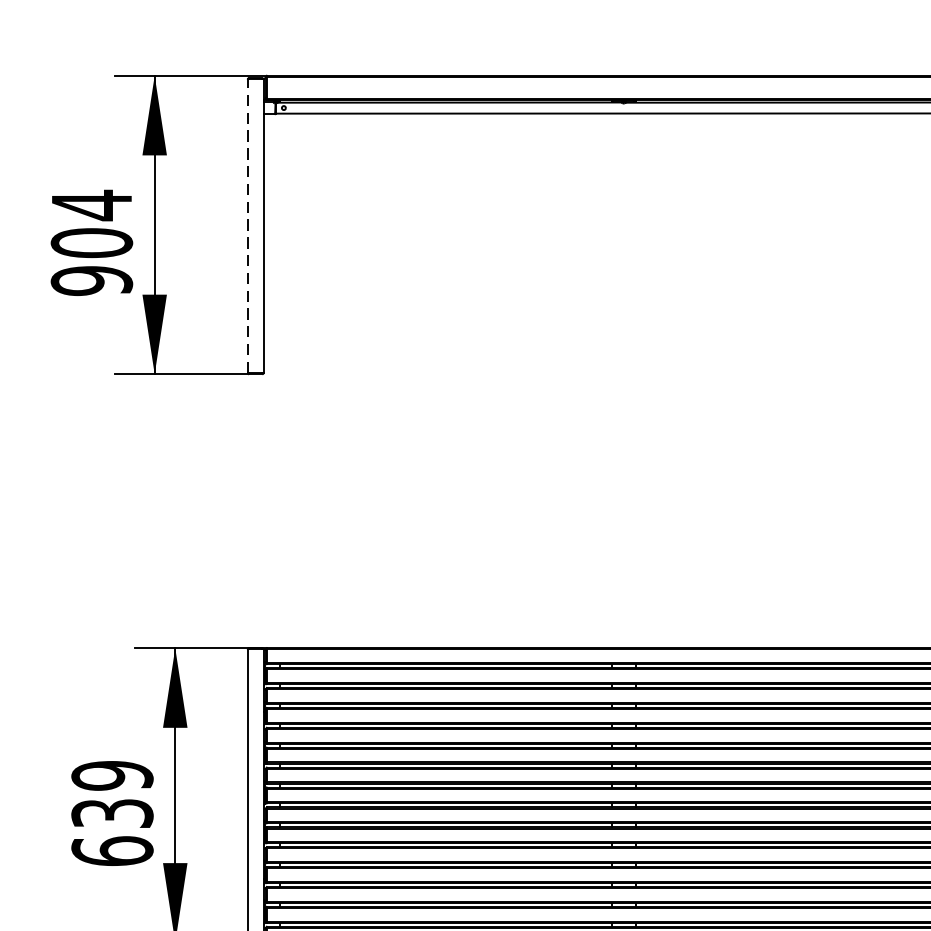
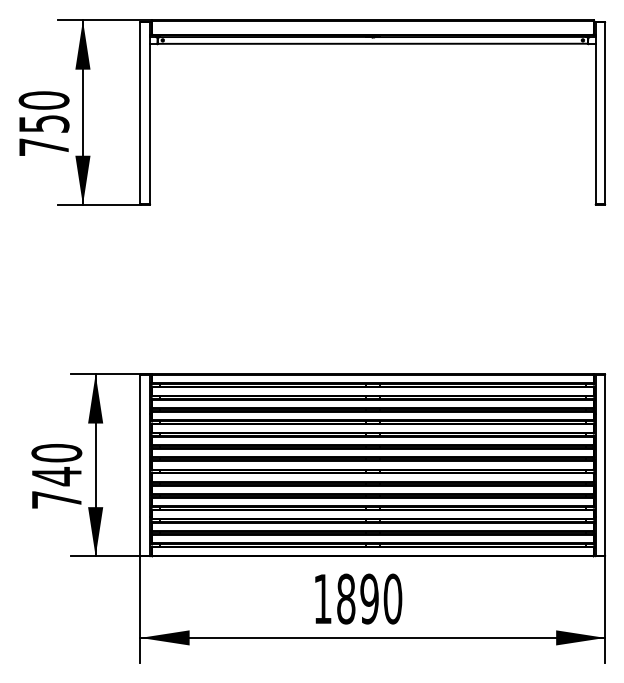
line: (247, 226) -> (140, 113), dashed -> solid
text: (90, 242) -> (43, 123), 904 -> 750
text: (111, 813) -> (56, 476), 639 -> 740

